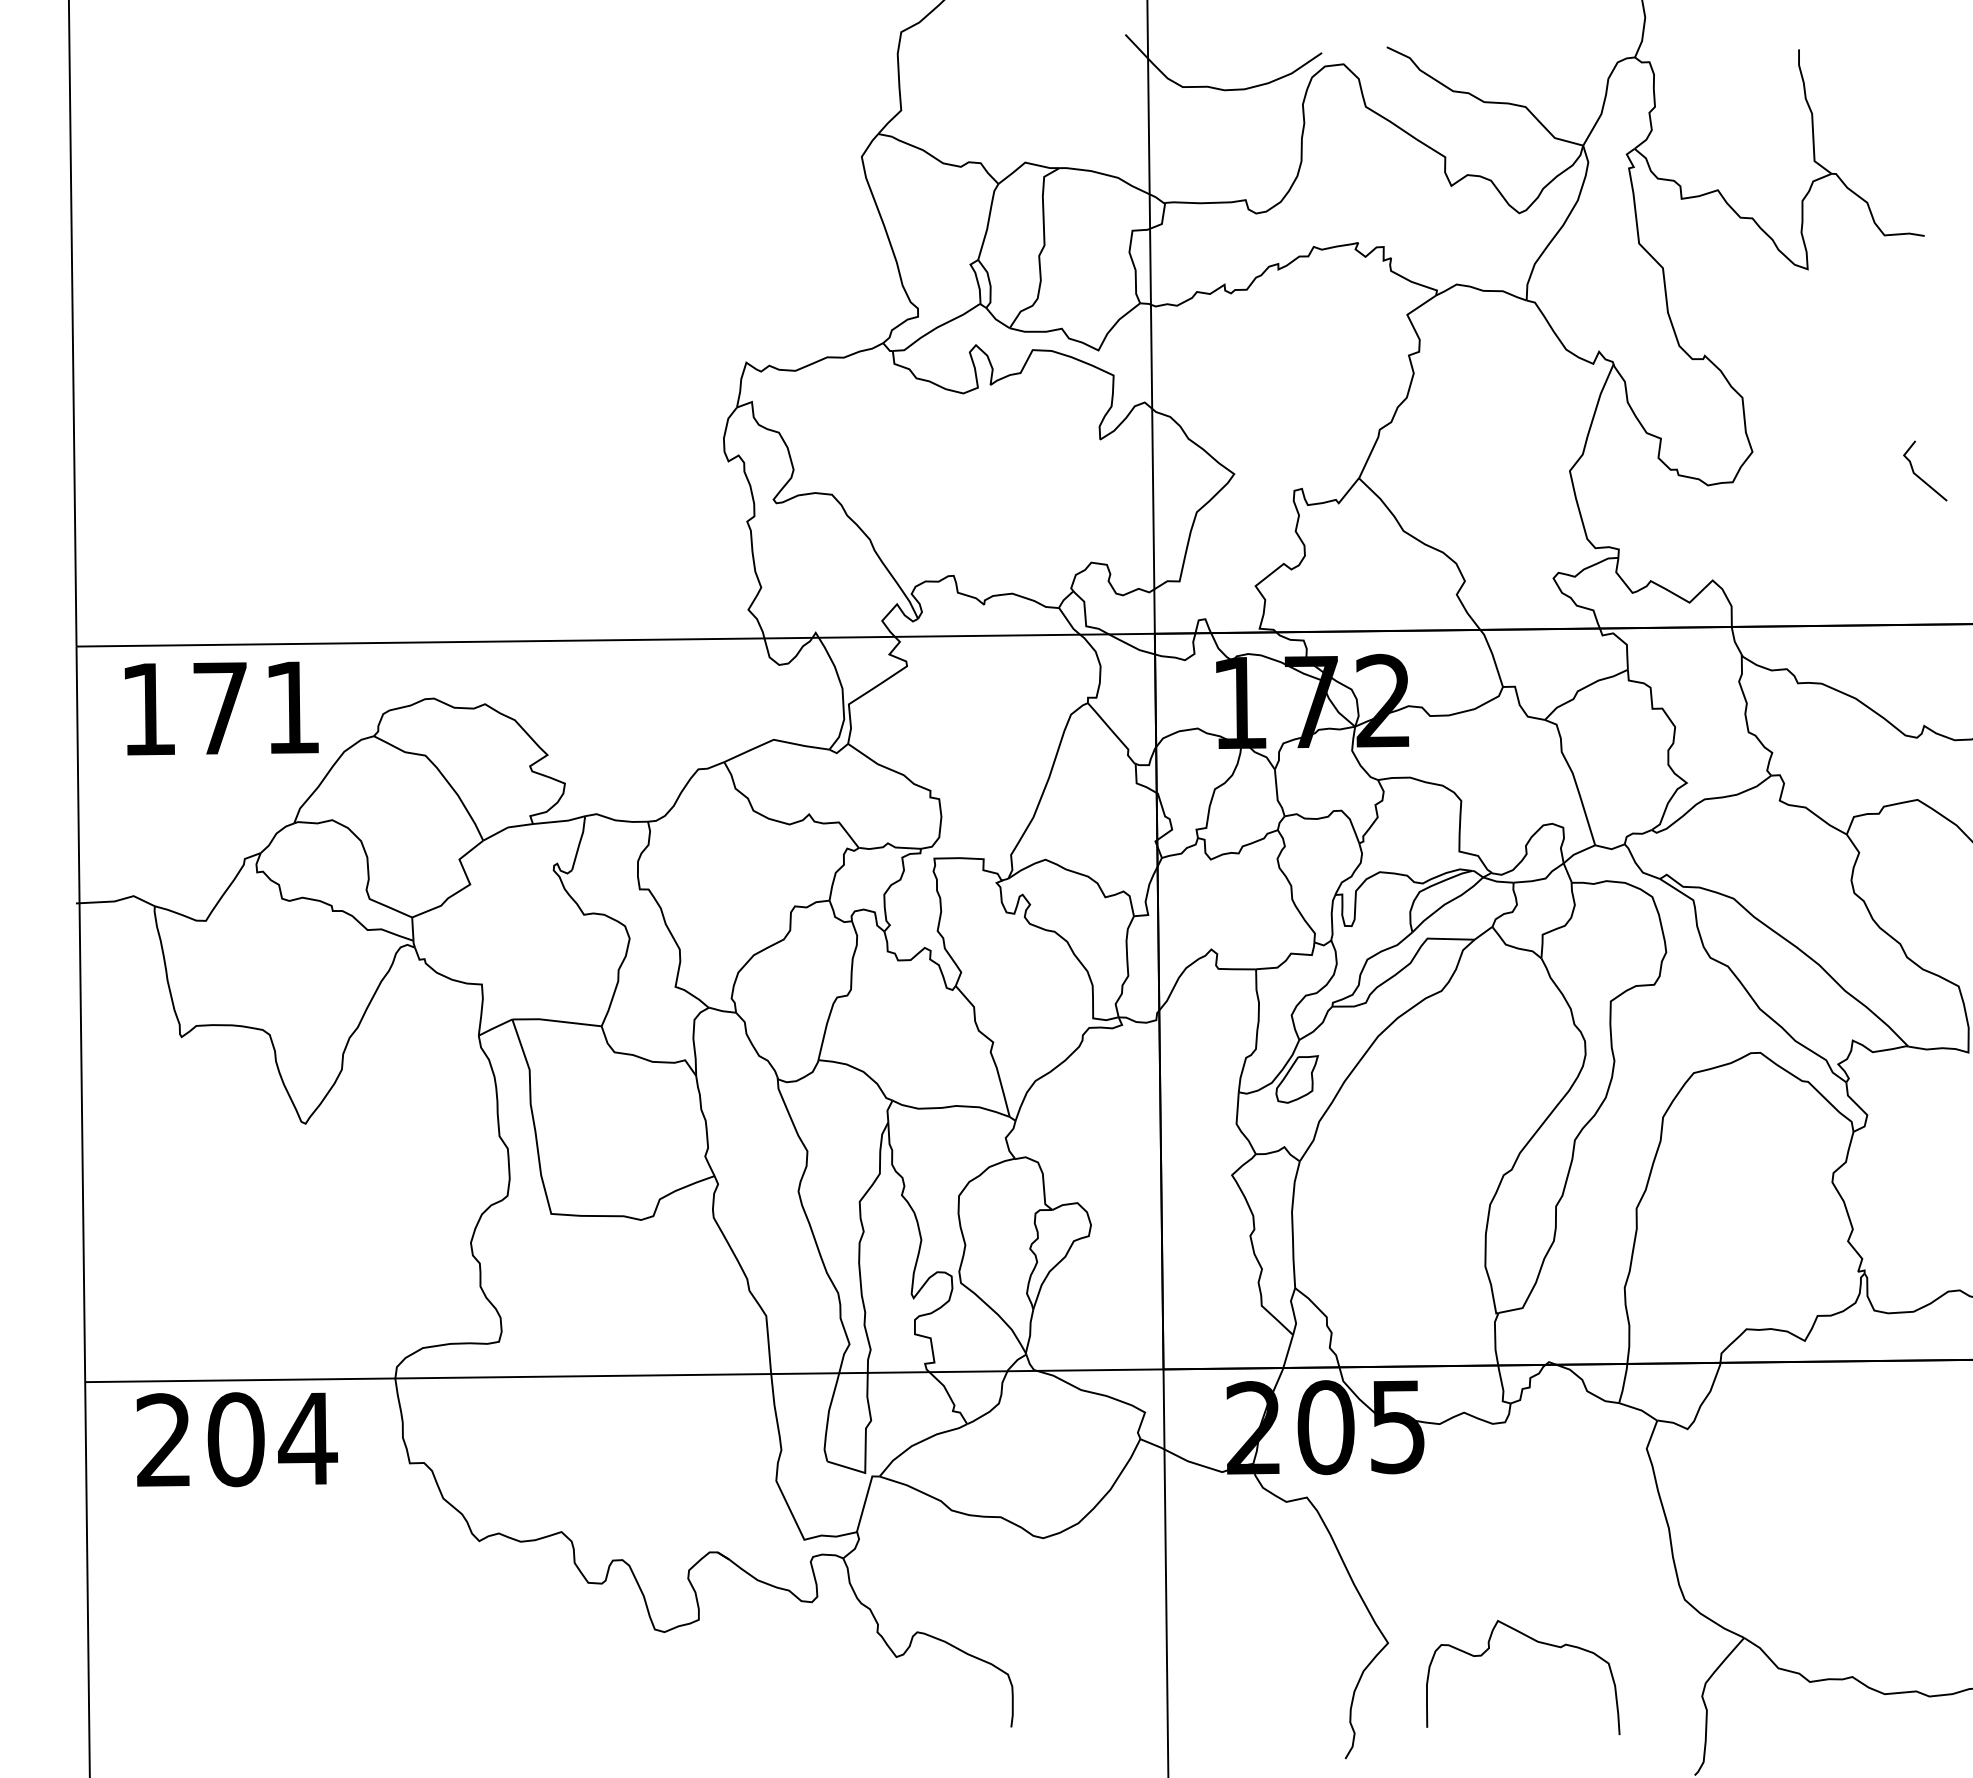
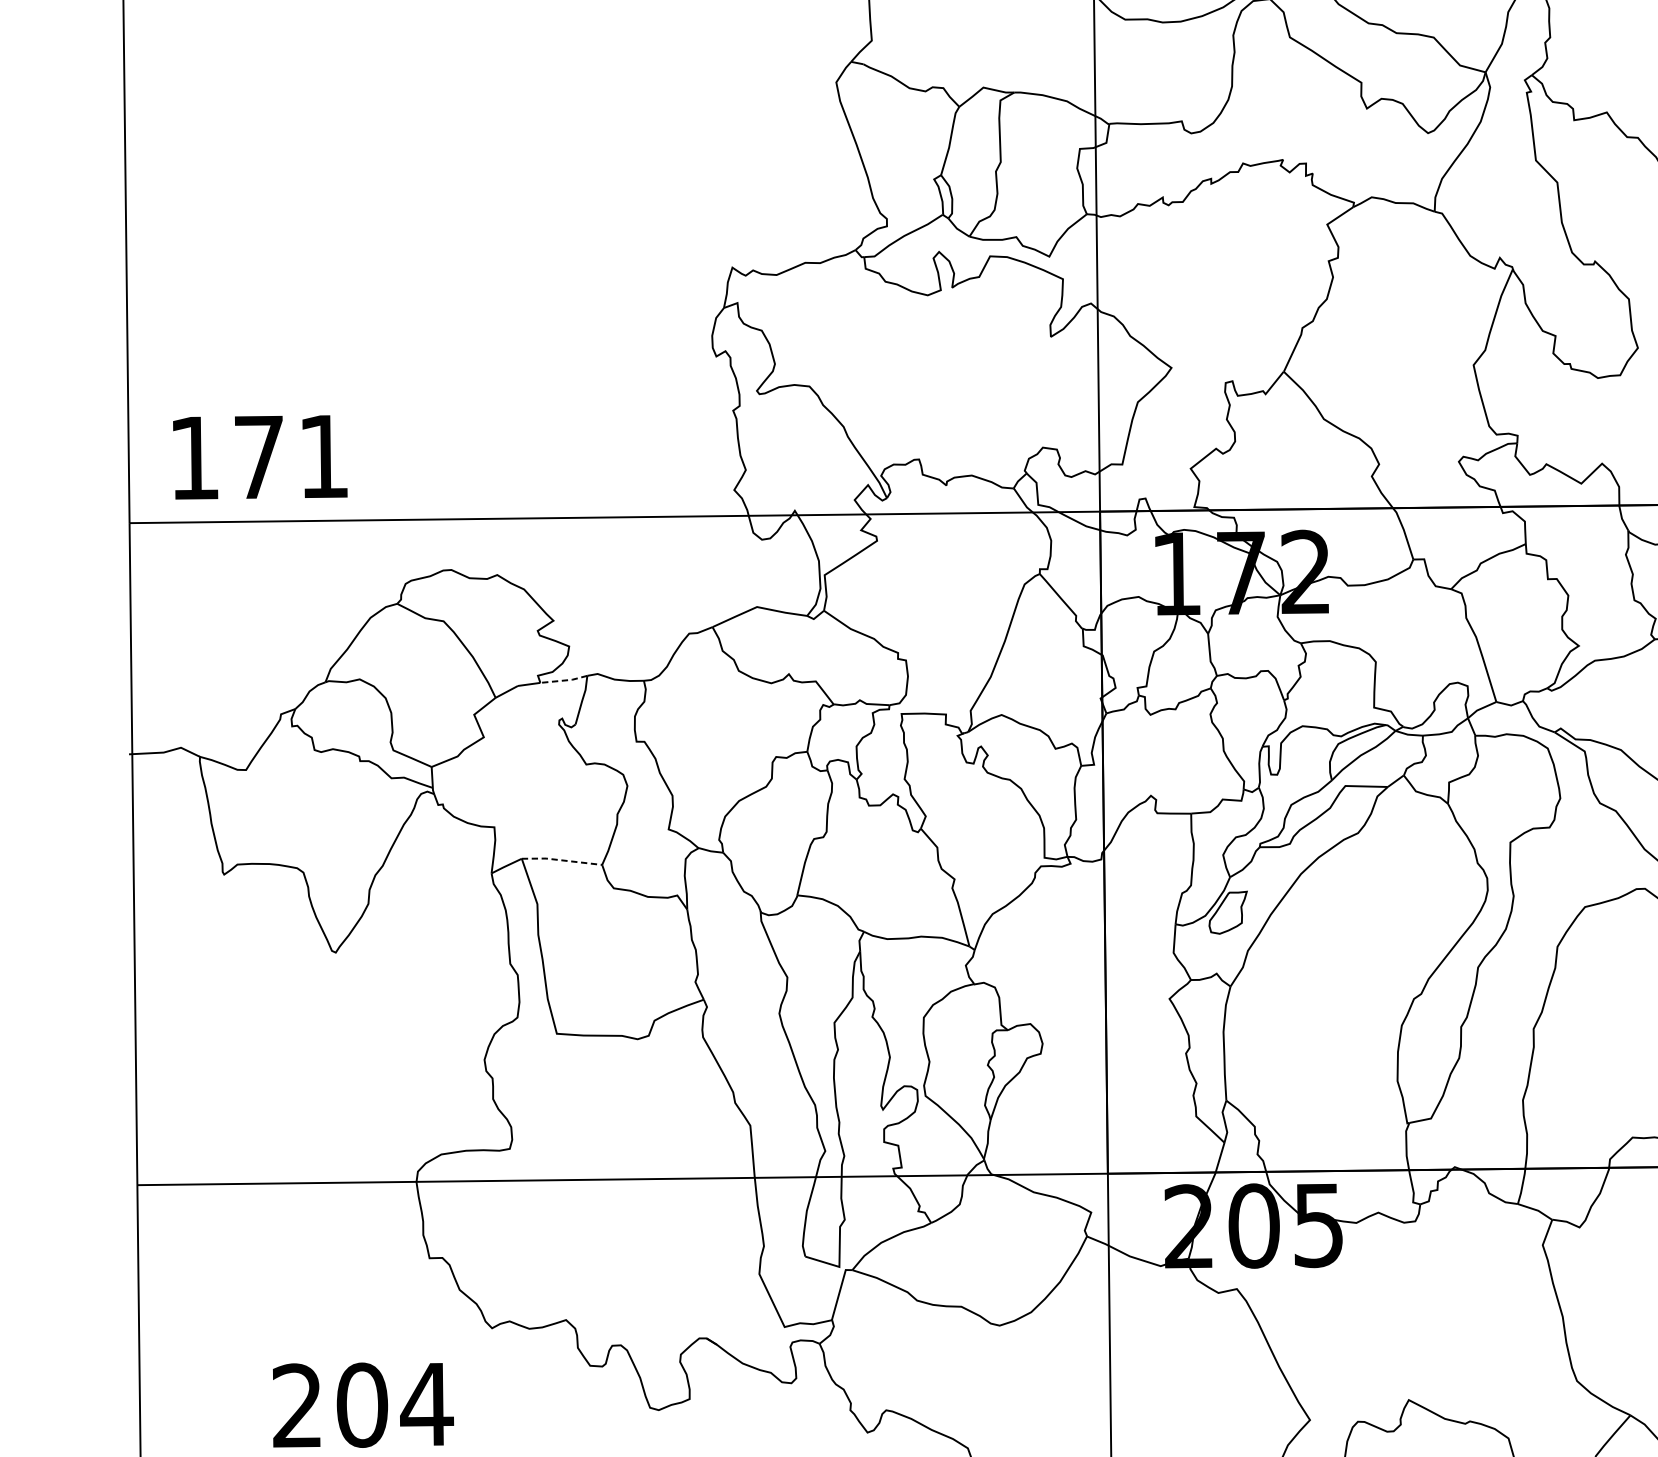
text: (221, 708) -> (260, 457), moved
line: (559, 821) -> (564, 680), solid -> dashed
line: (557, 1021) -> (562, 860), solid -> dashed
text: (236, 1439) -> (362, 1405), moved

